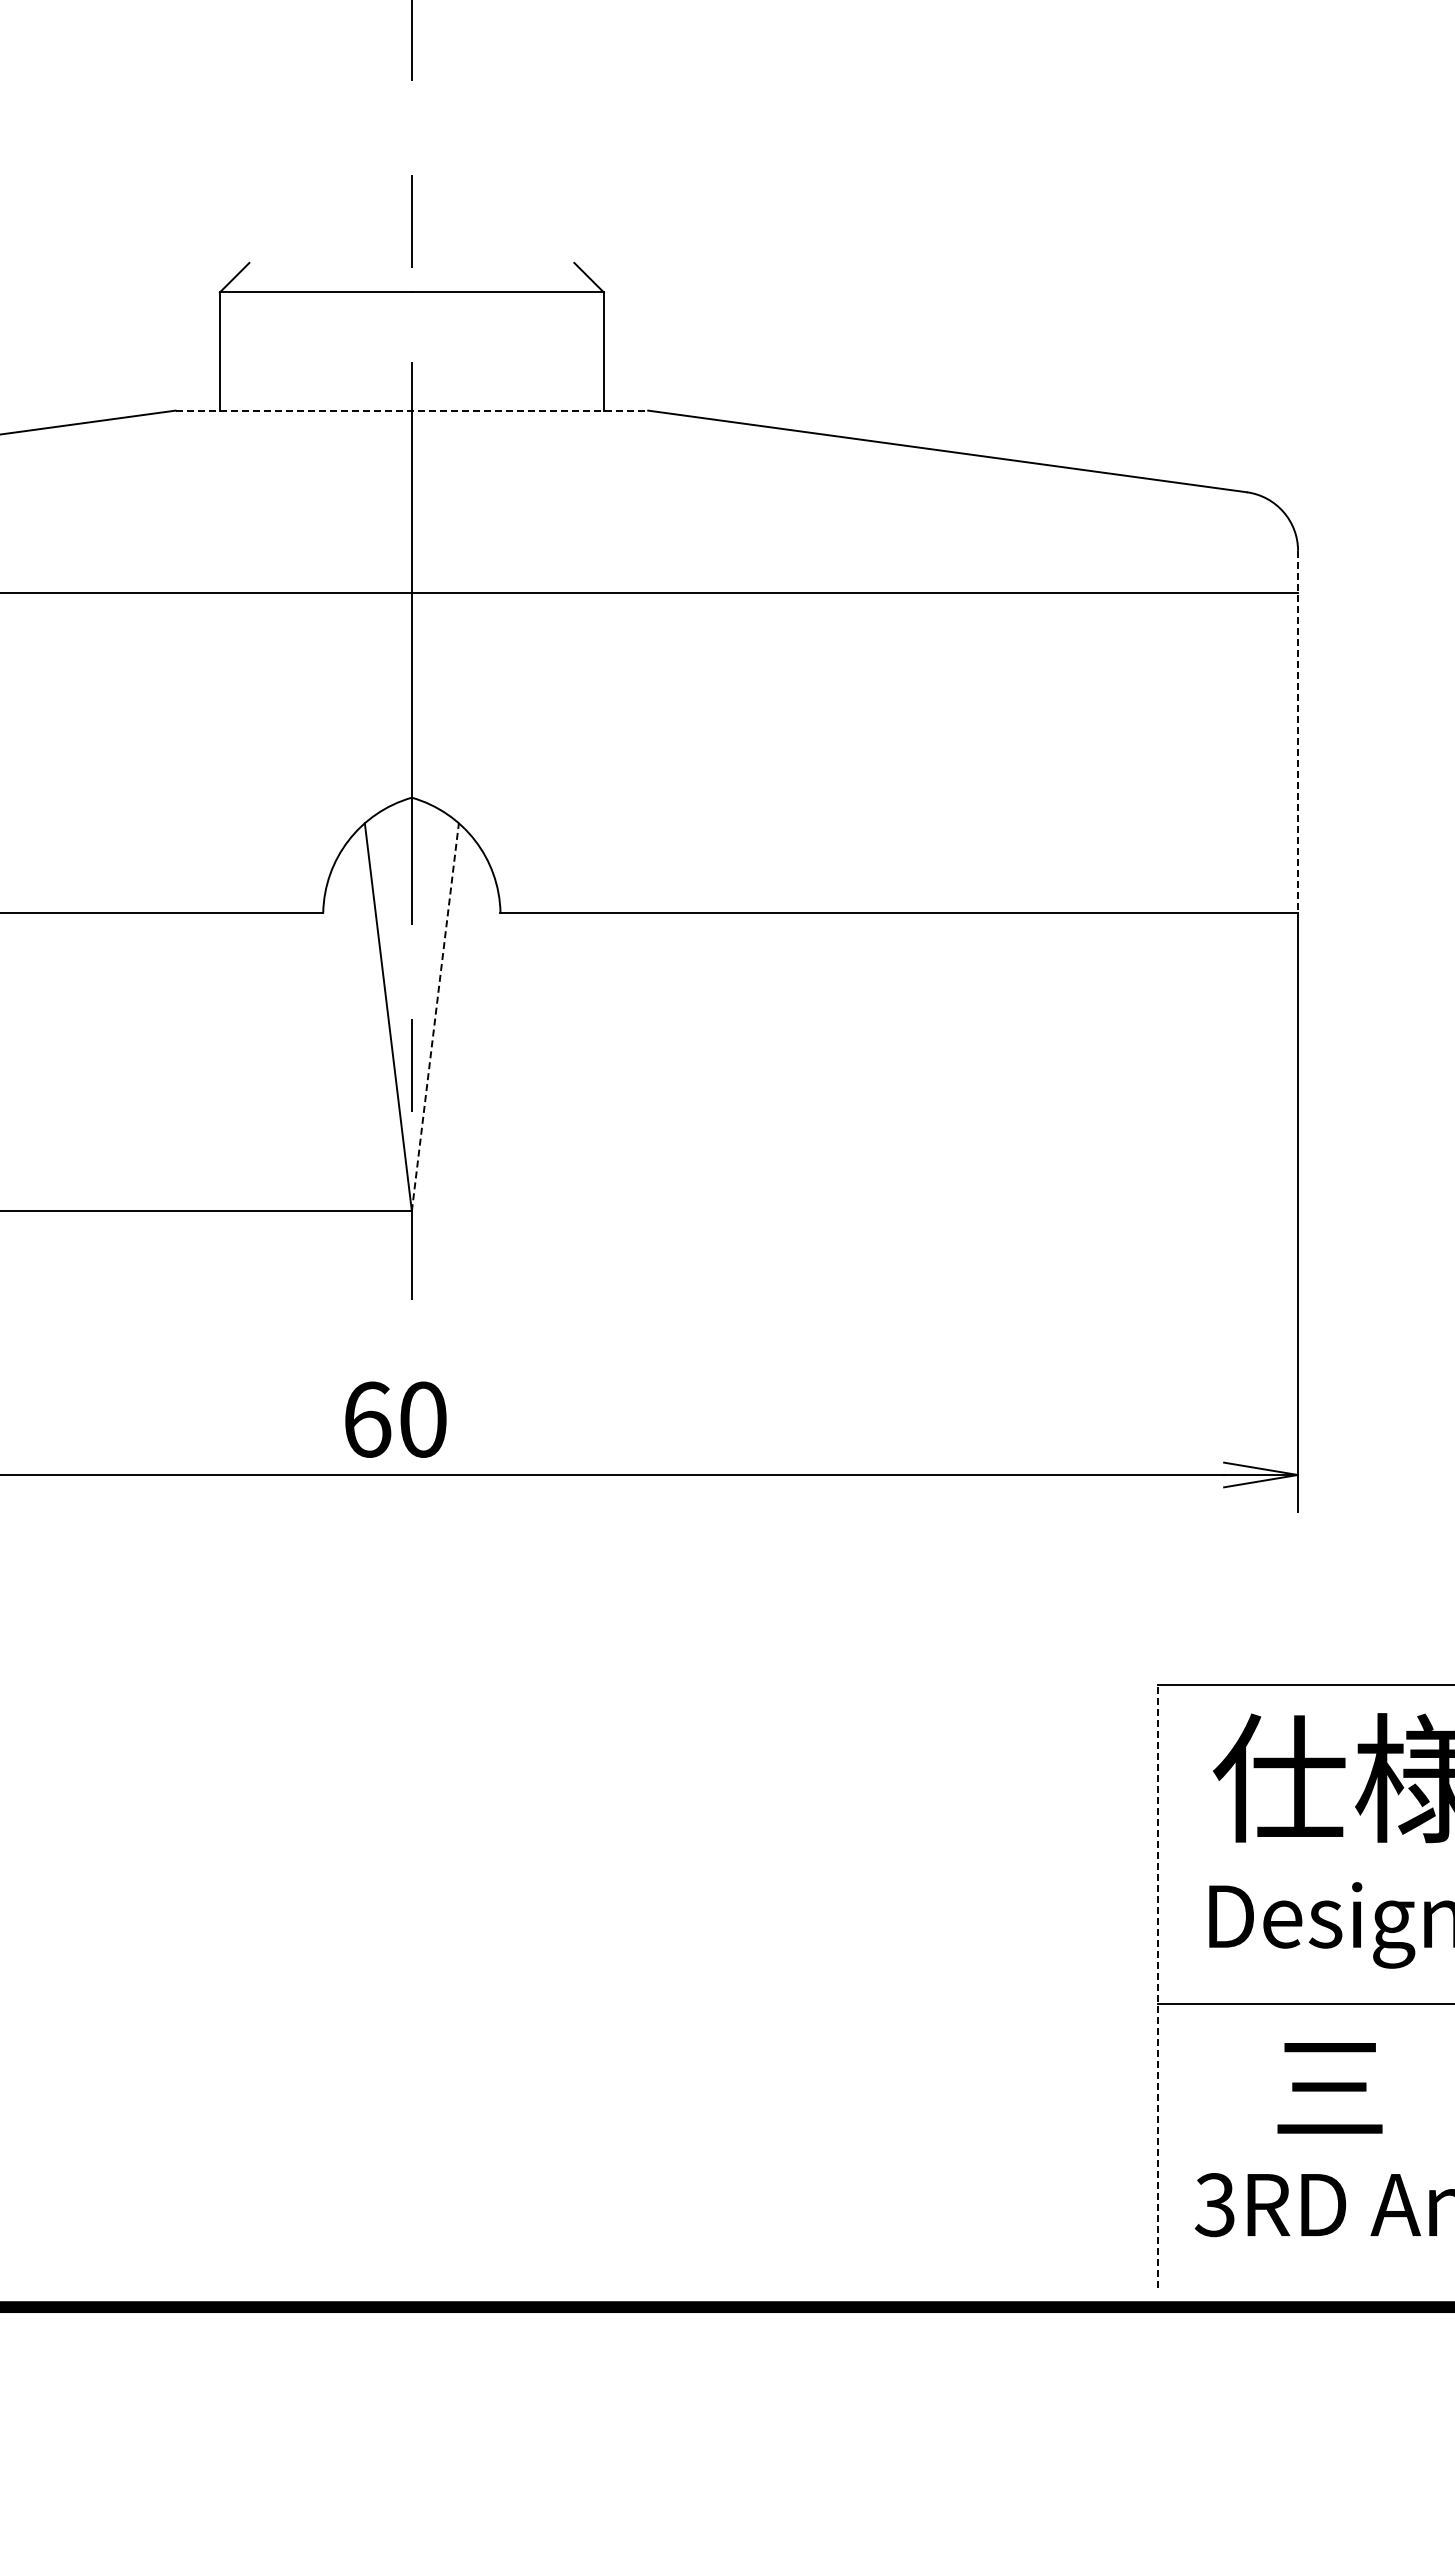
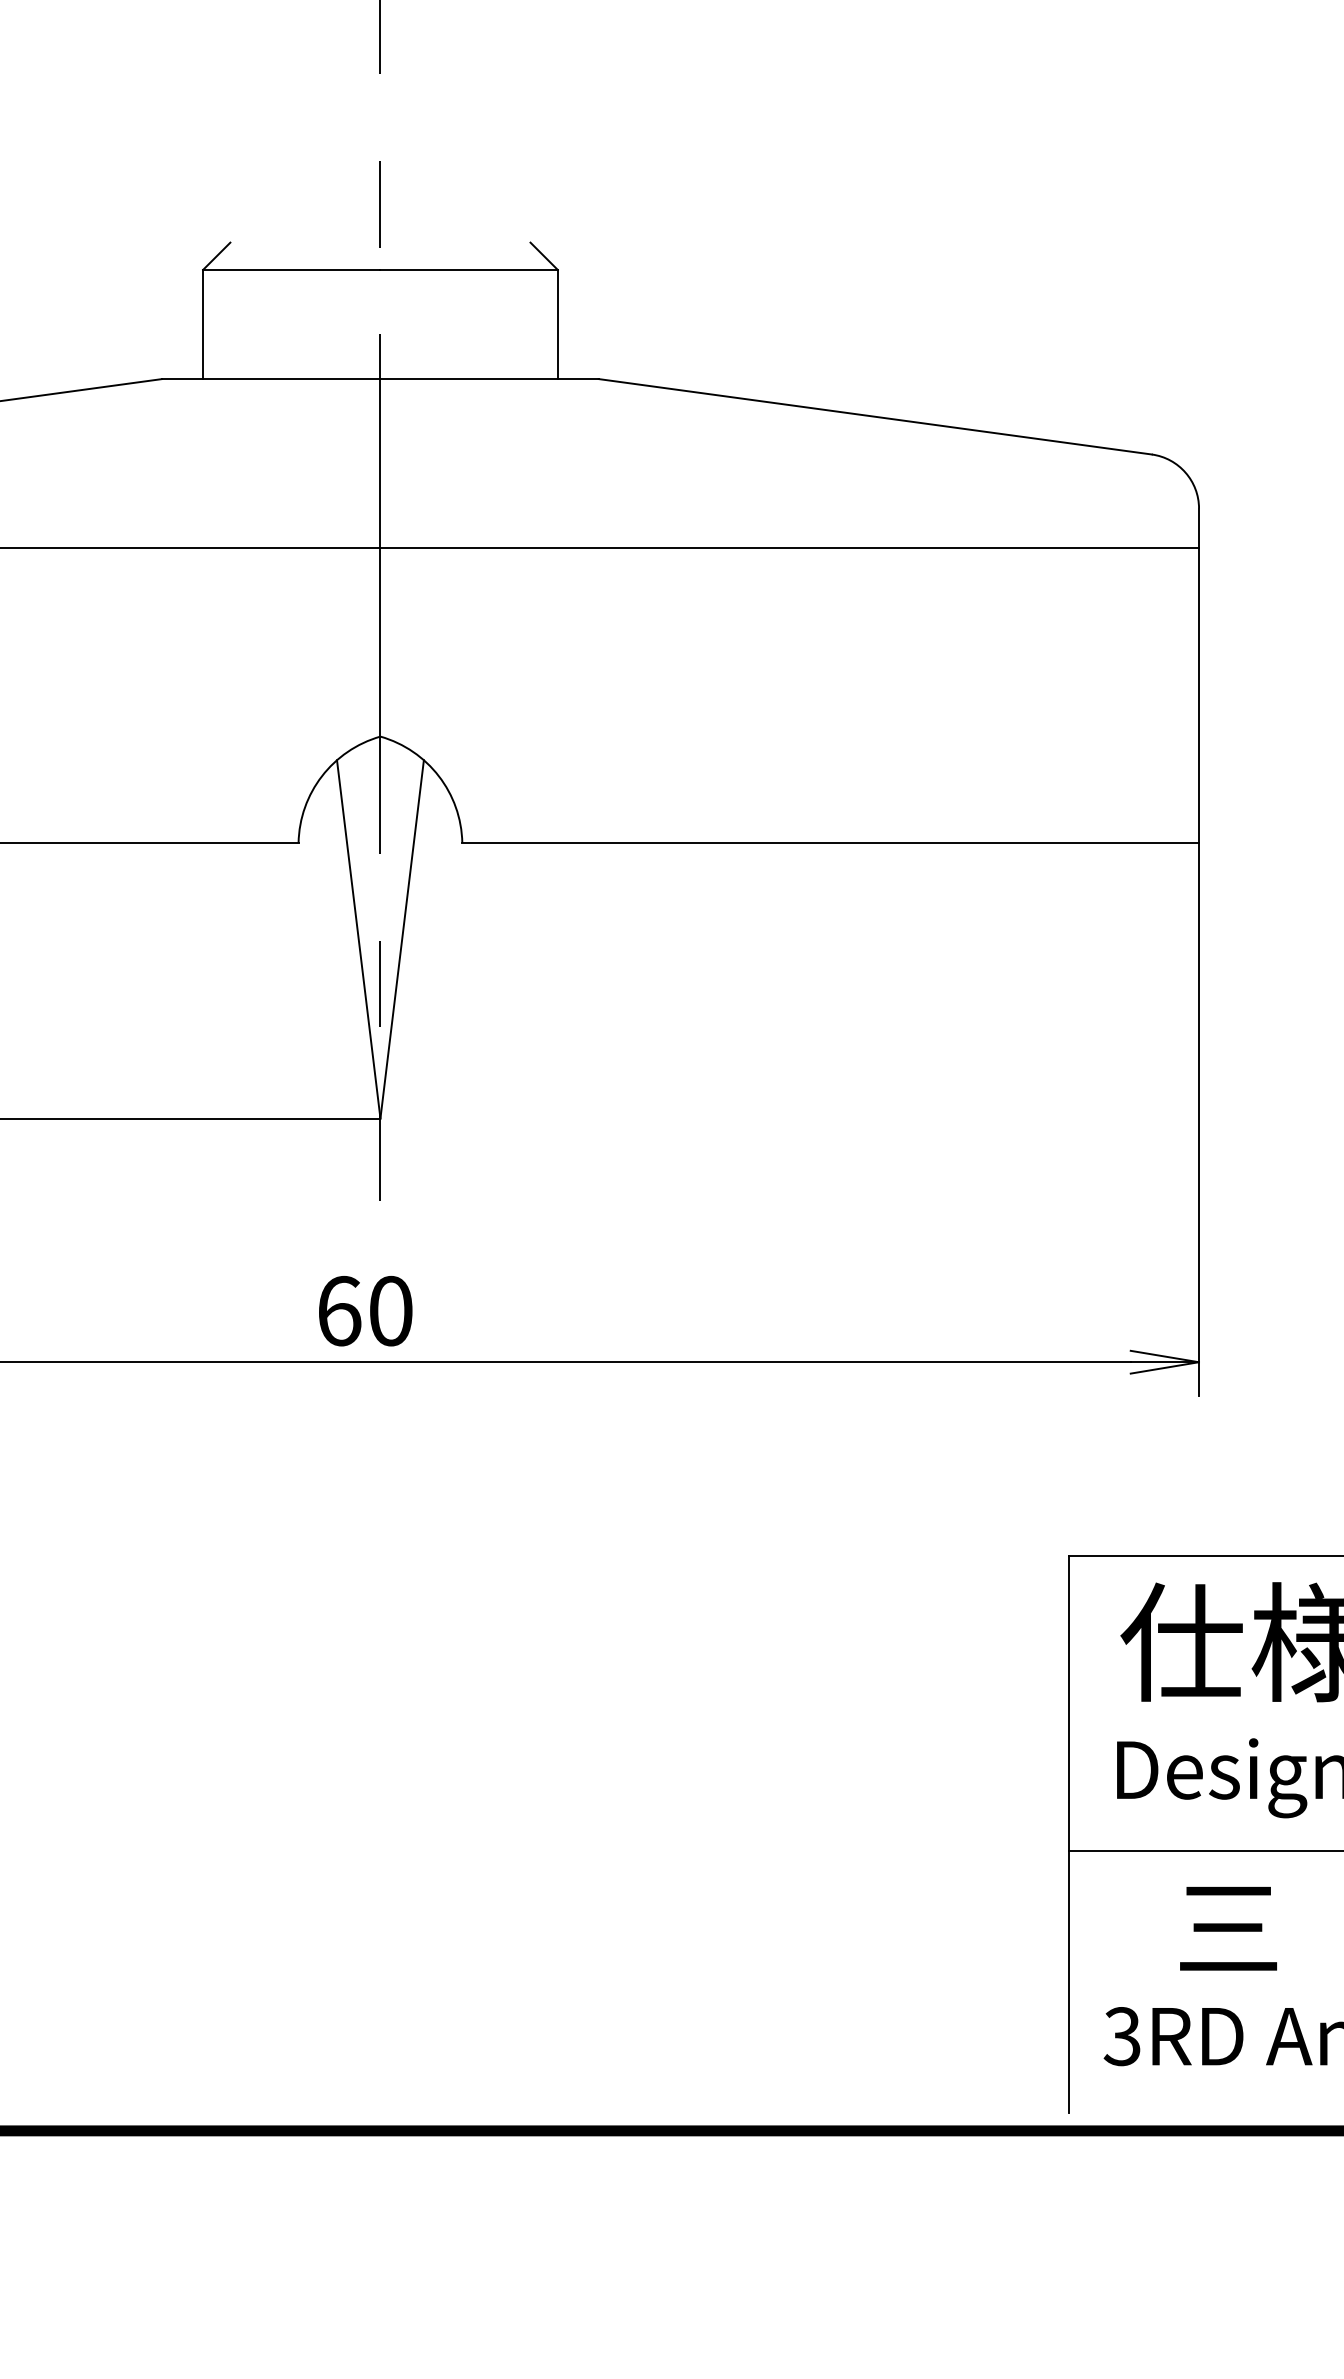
line: (412, 410) -> (381, 378), dashed -> solid
line: (1298, 731) -> (1199, 675), dashed -> solid
line: (435, 1016) -> (402, 938), dashed -> solid
line: (1157, 1986) -> (1069, 1834), dashed -> solid

